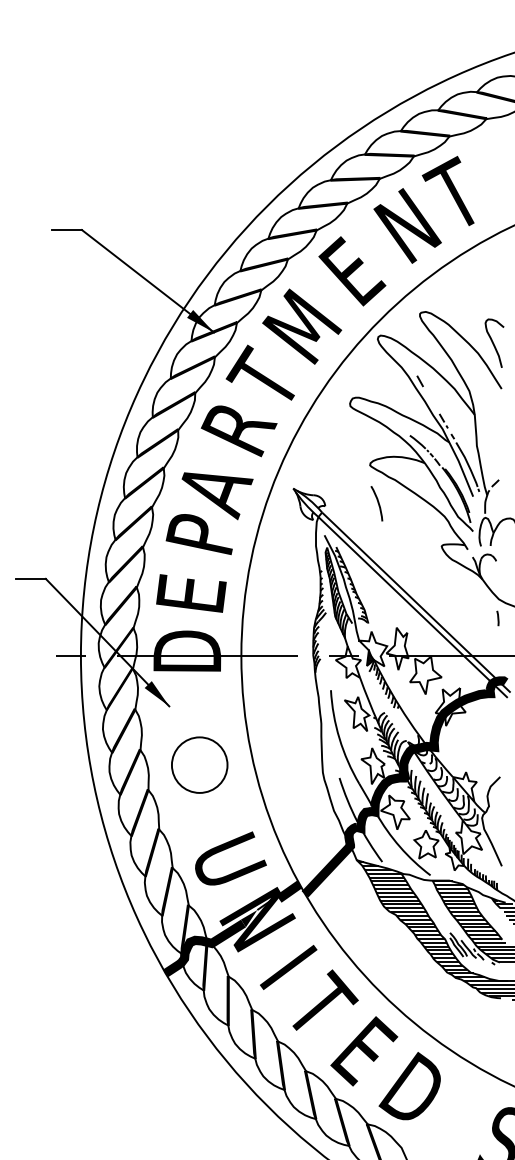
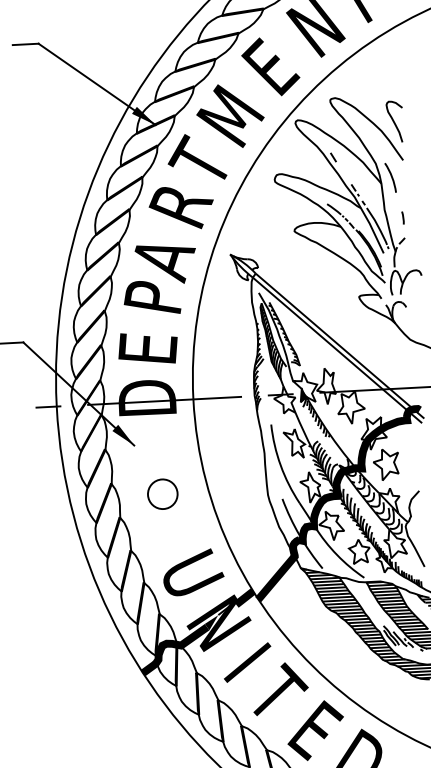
arc: (377, 503) -> (391, 177), moved
line: (497, 618) -> (402, 218), moved
part: (462, 744) -> (385, 464), added
circle: (199, 764) -> (162, 493), size x0.62

